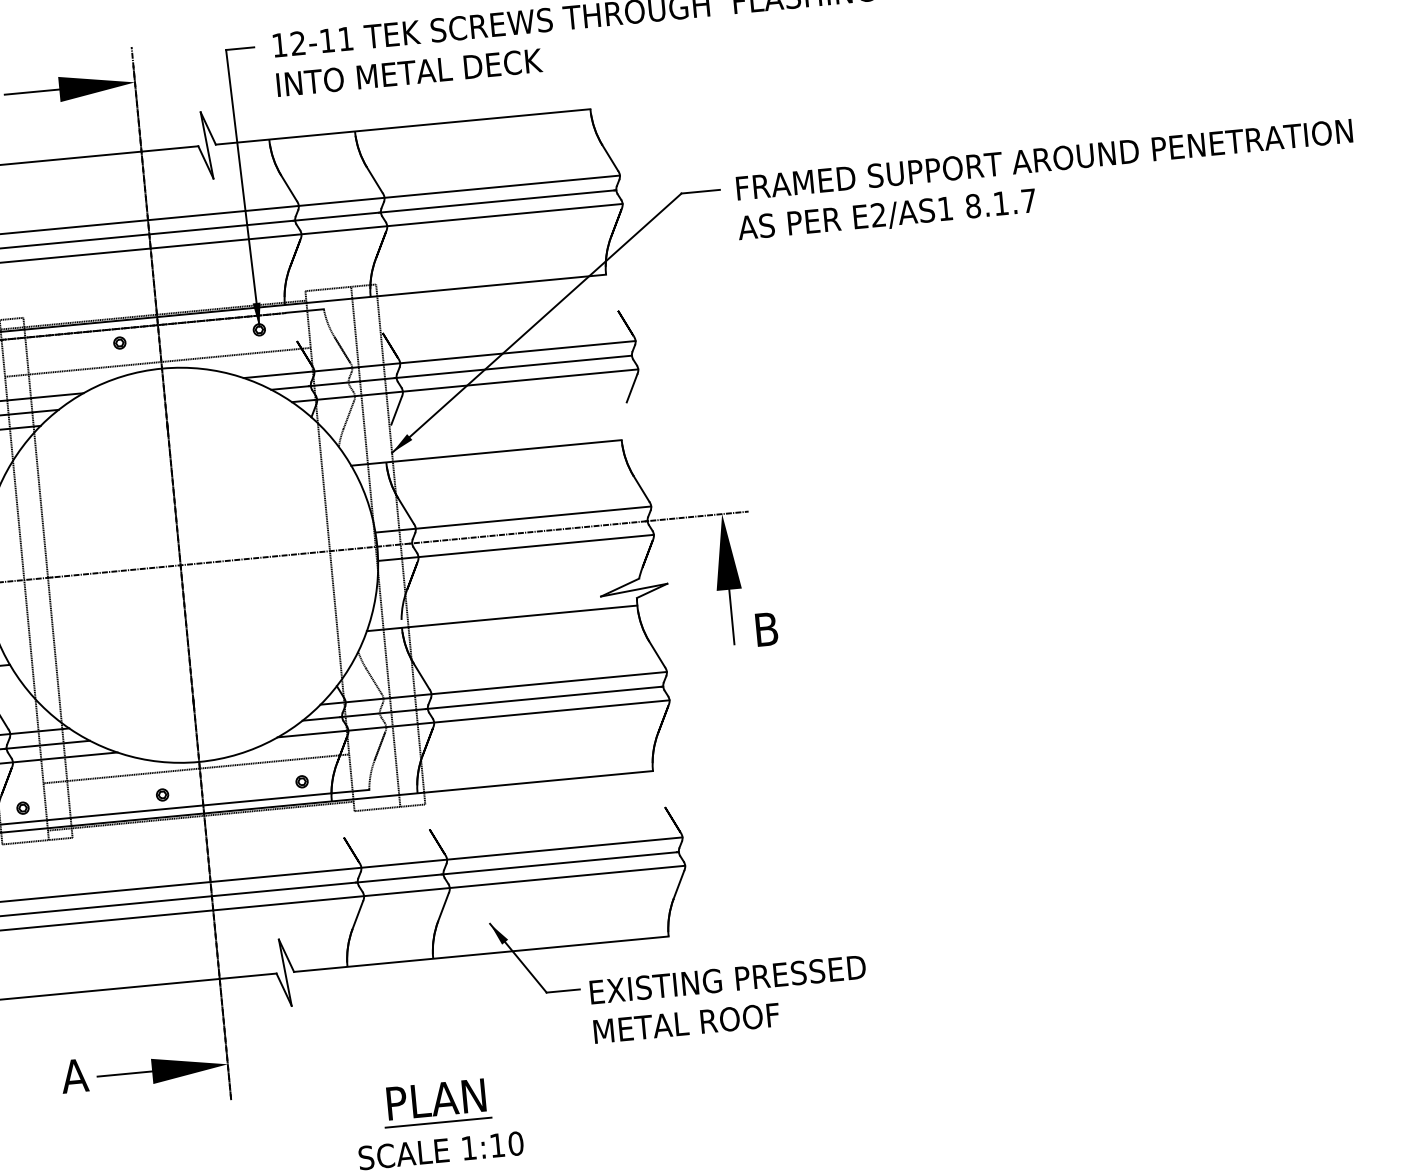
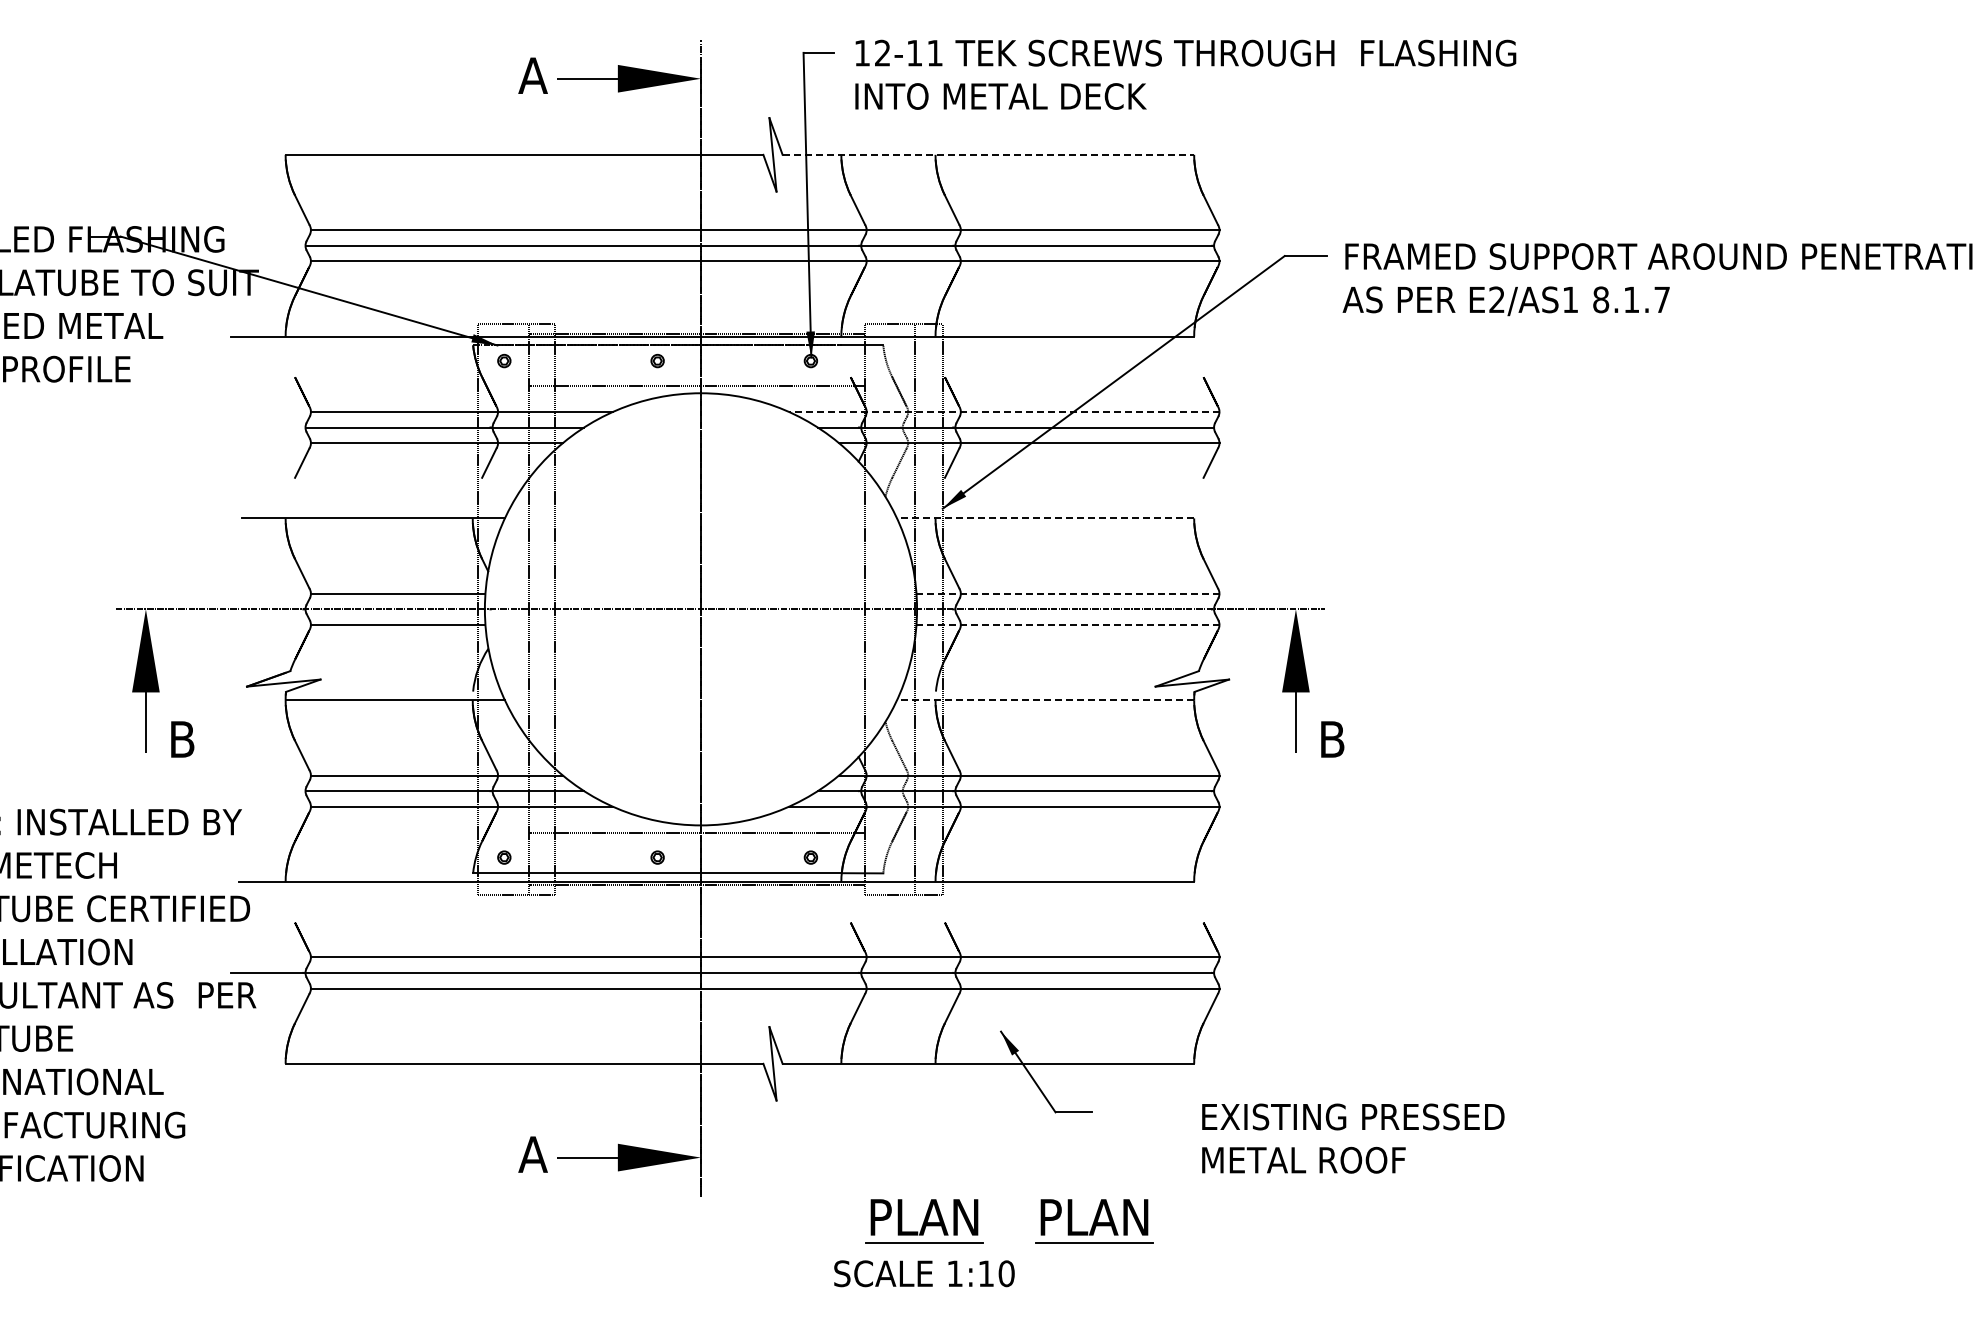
line: (403, 126) -> (988, 154), solid -> dashed
line: (438, 359) -> (1003, 411), solid -> dashed
line: (486, 452) -> (1045, 518), solid -> dashed
line: (512, 519) -> (1067, 593), solid -> dashed
line: (515, 547) -> (1067, 624), solid -> dashed
line: (502, 618) -> (1045, 700), solid -> dashed
text: (729, 999) -> (1353, 1138), moved
part: (591, 1088) -> (1094, 1221), added

